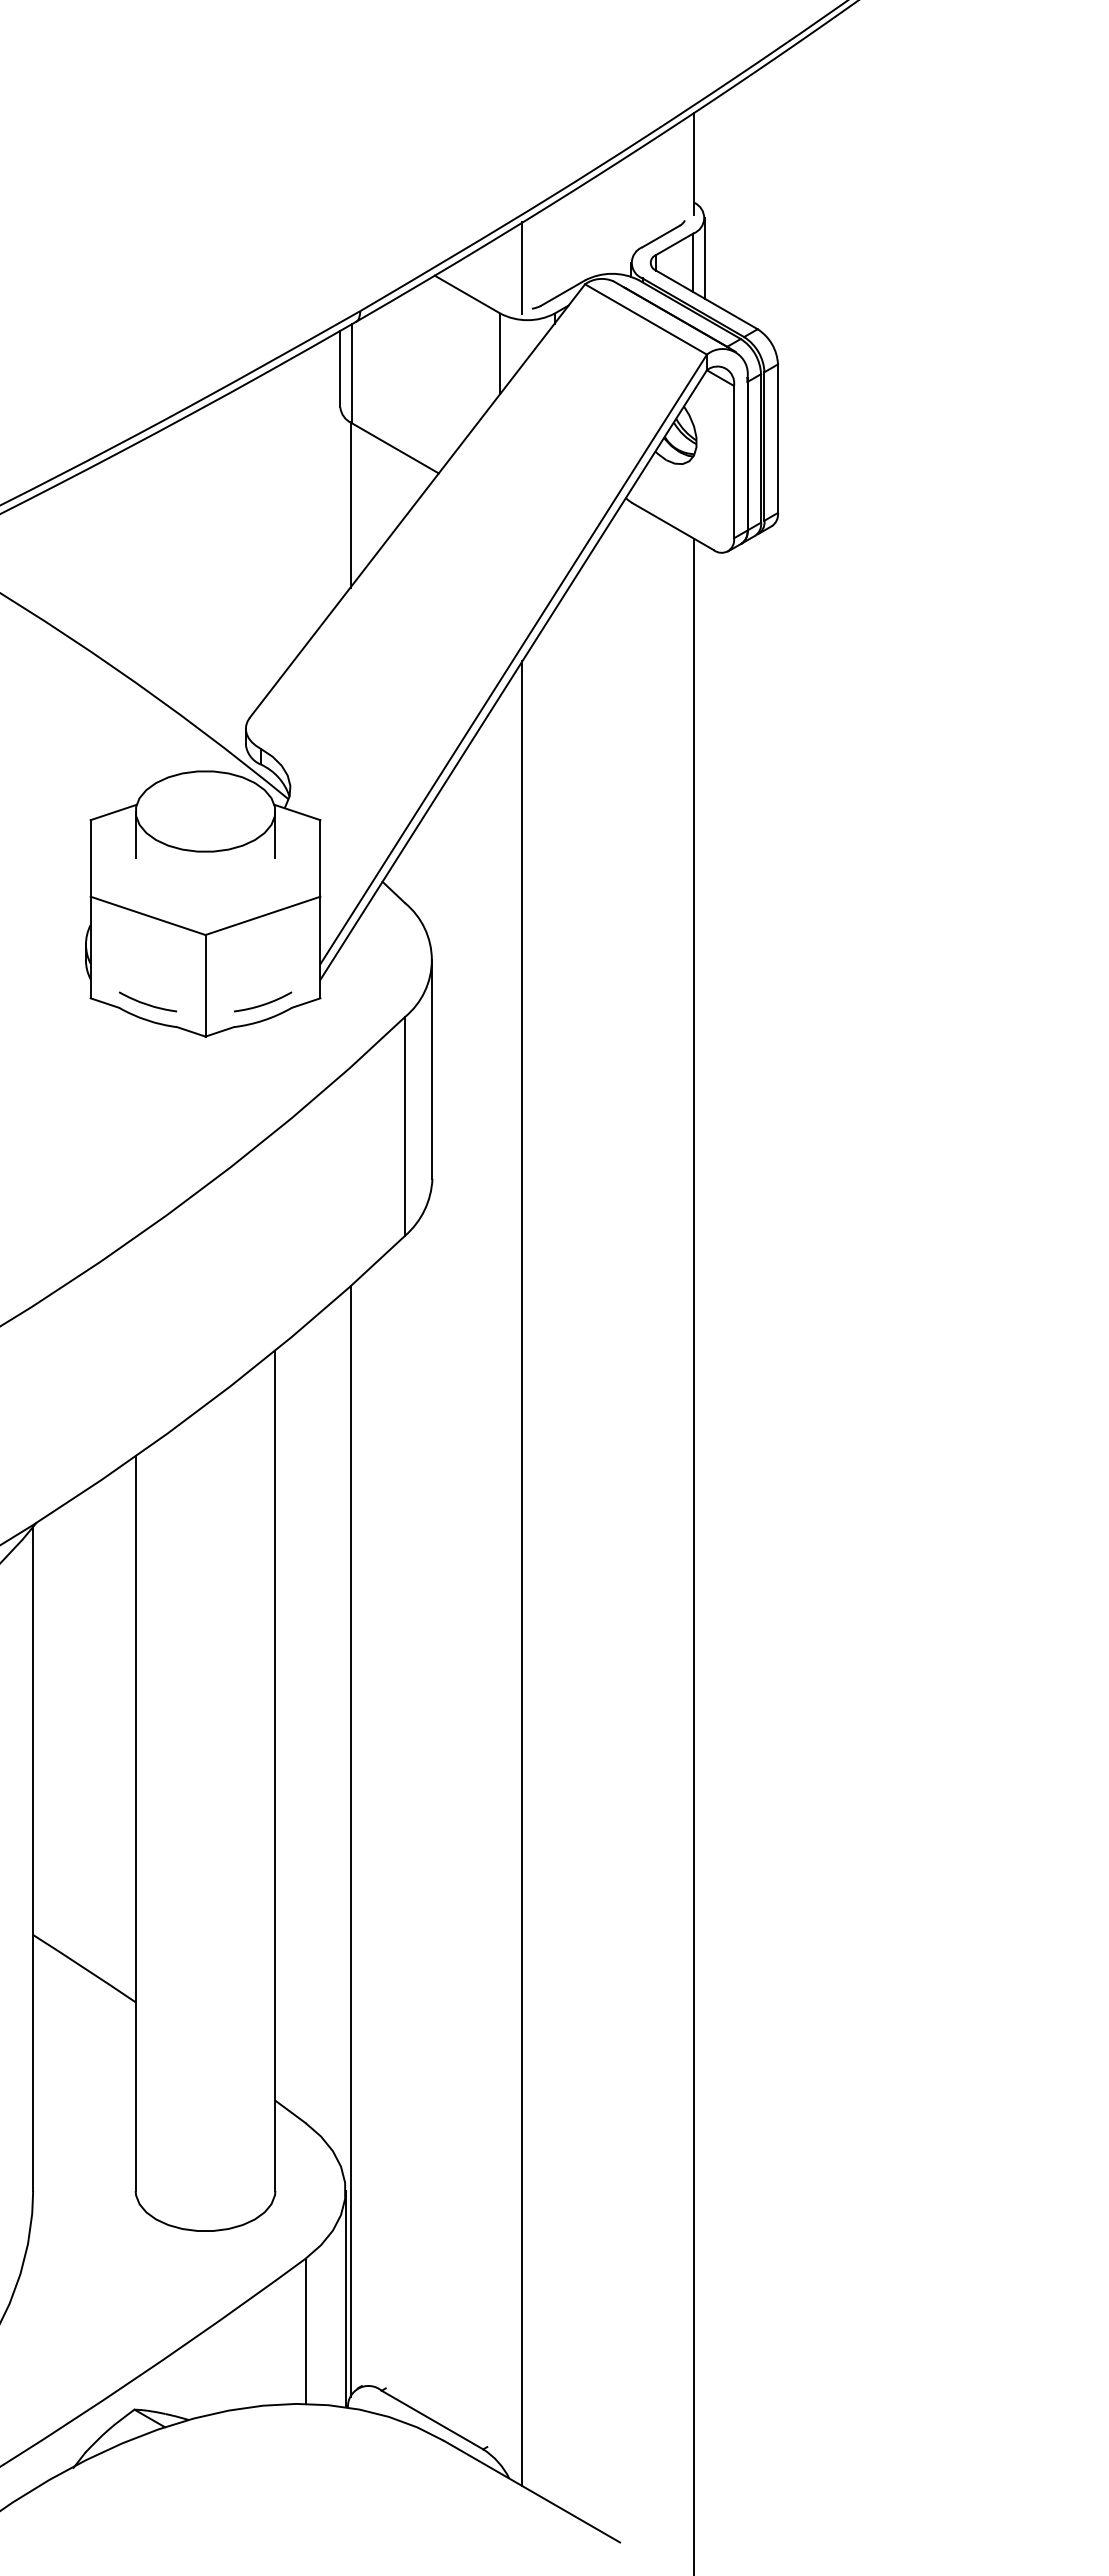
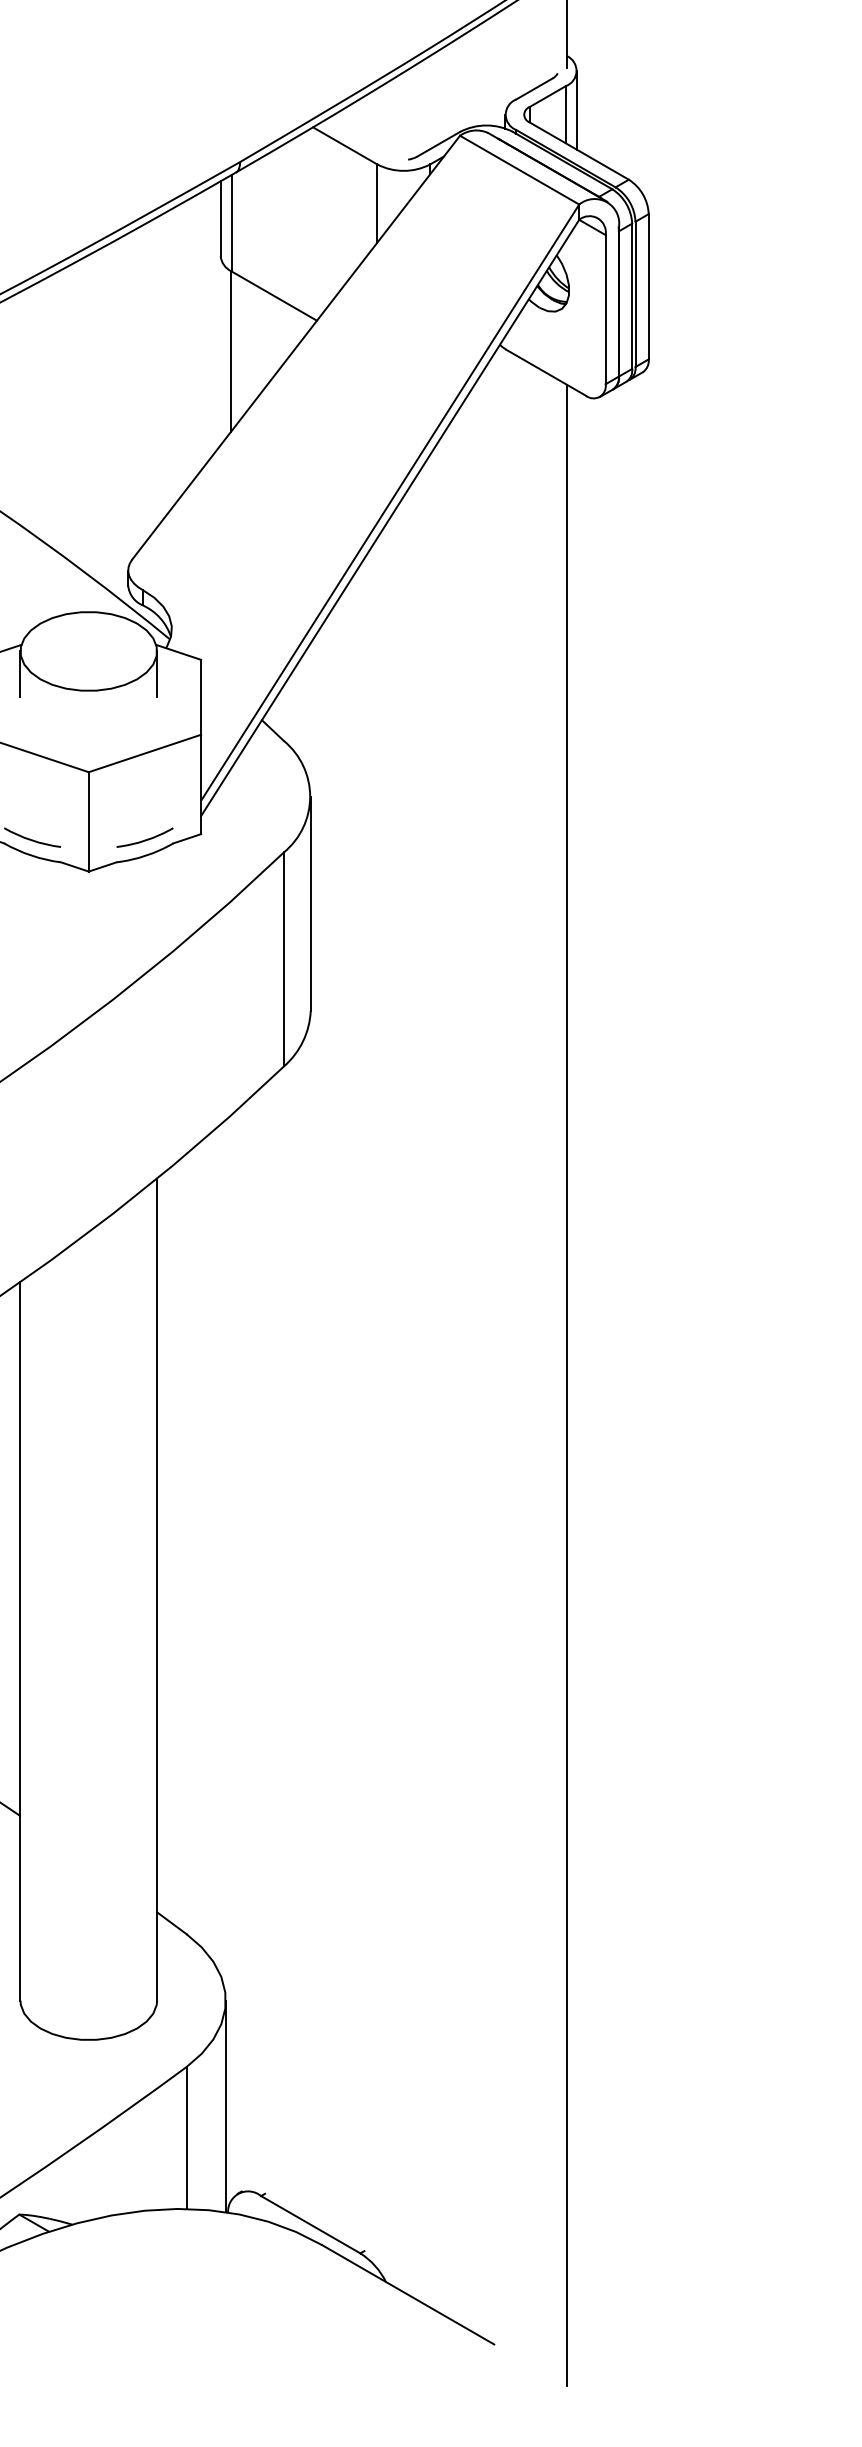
line: (522, 268) -> (398, 120), removed
line: (522, 1573) -> (398, 1396), removed
line: (350, 1841) -> (230, 1658), removed

